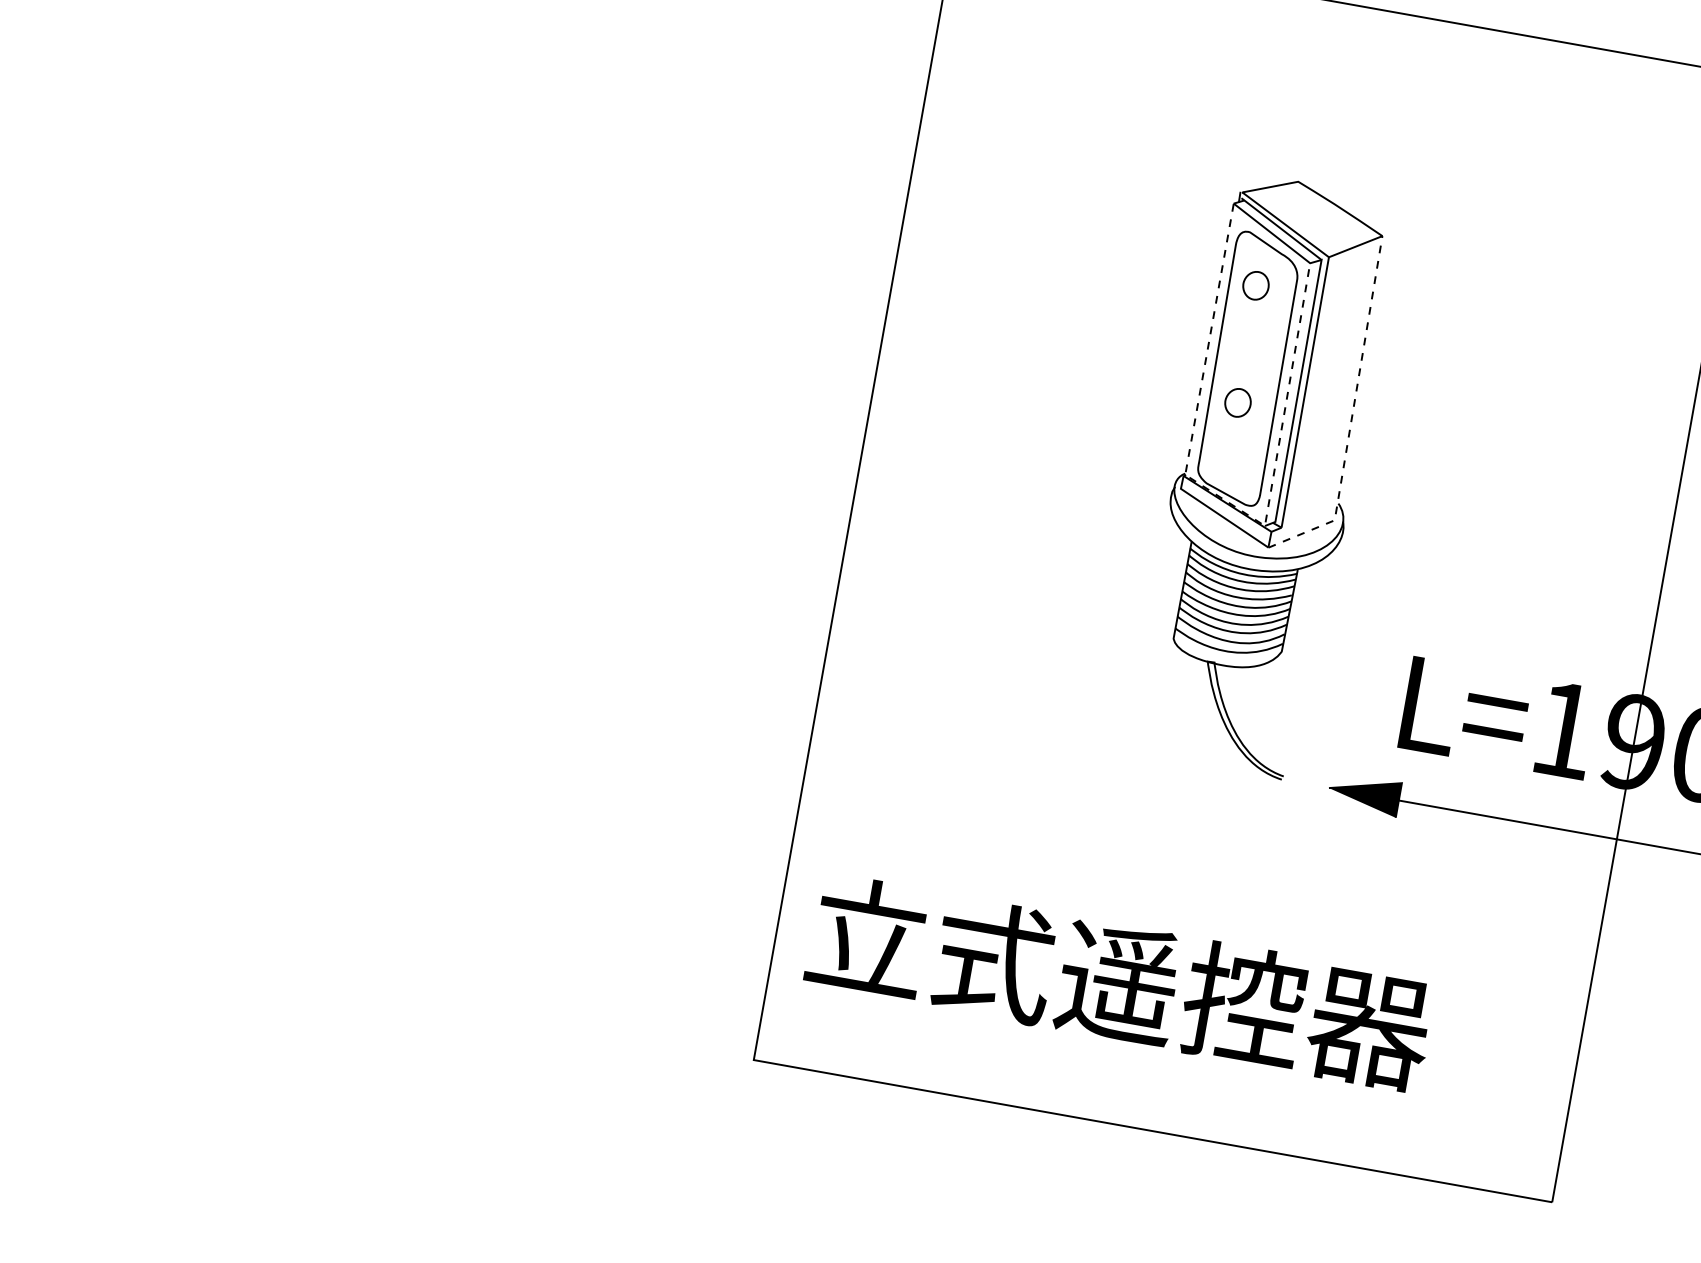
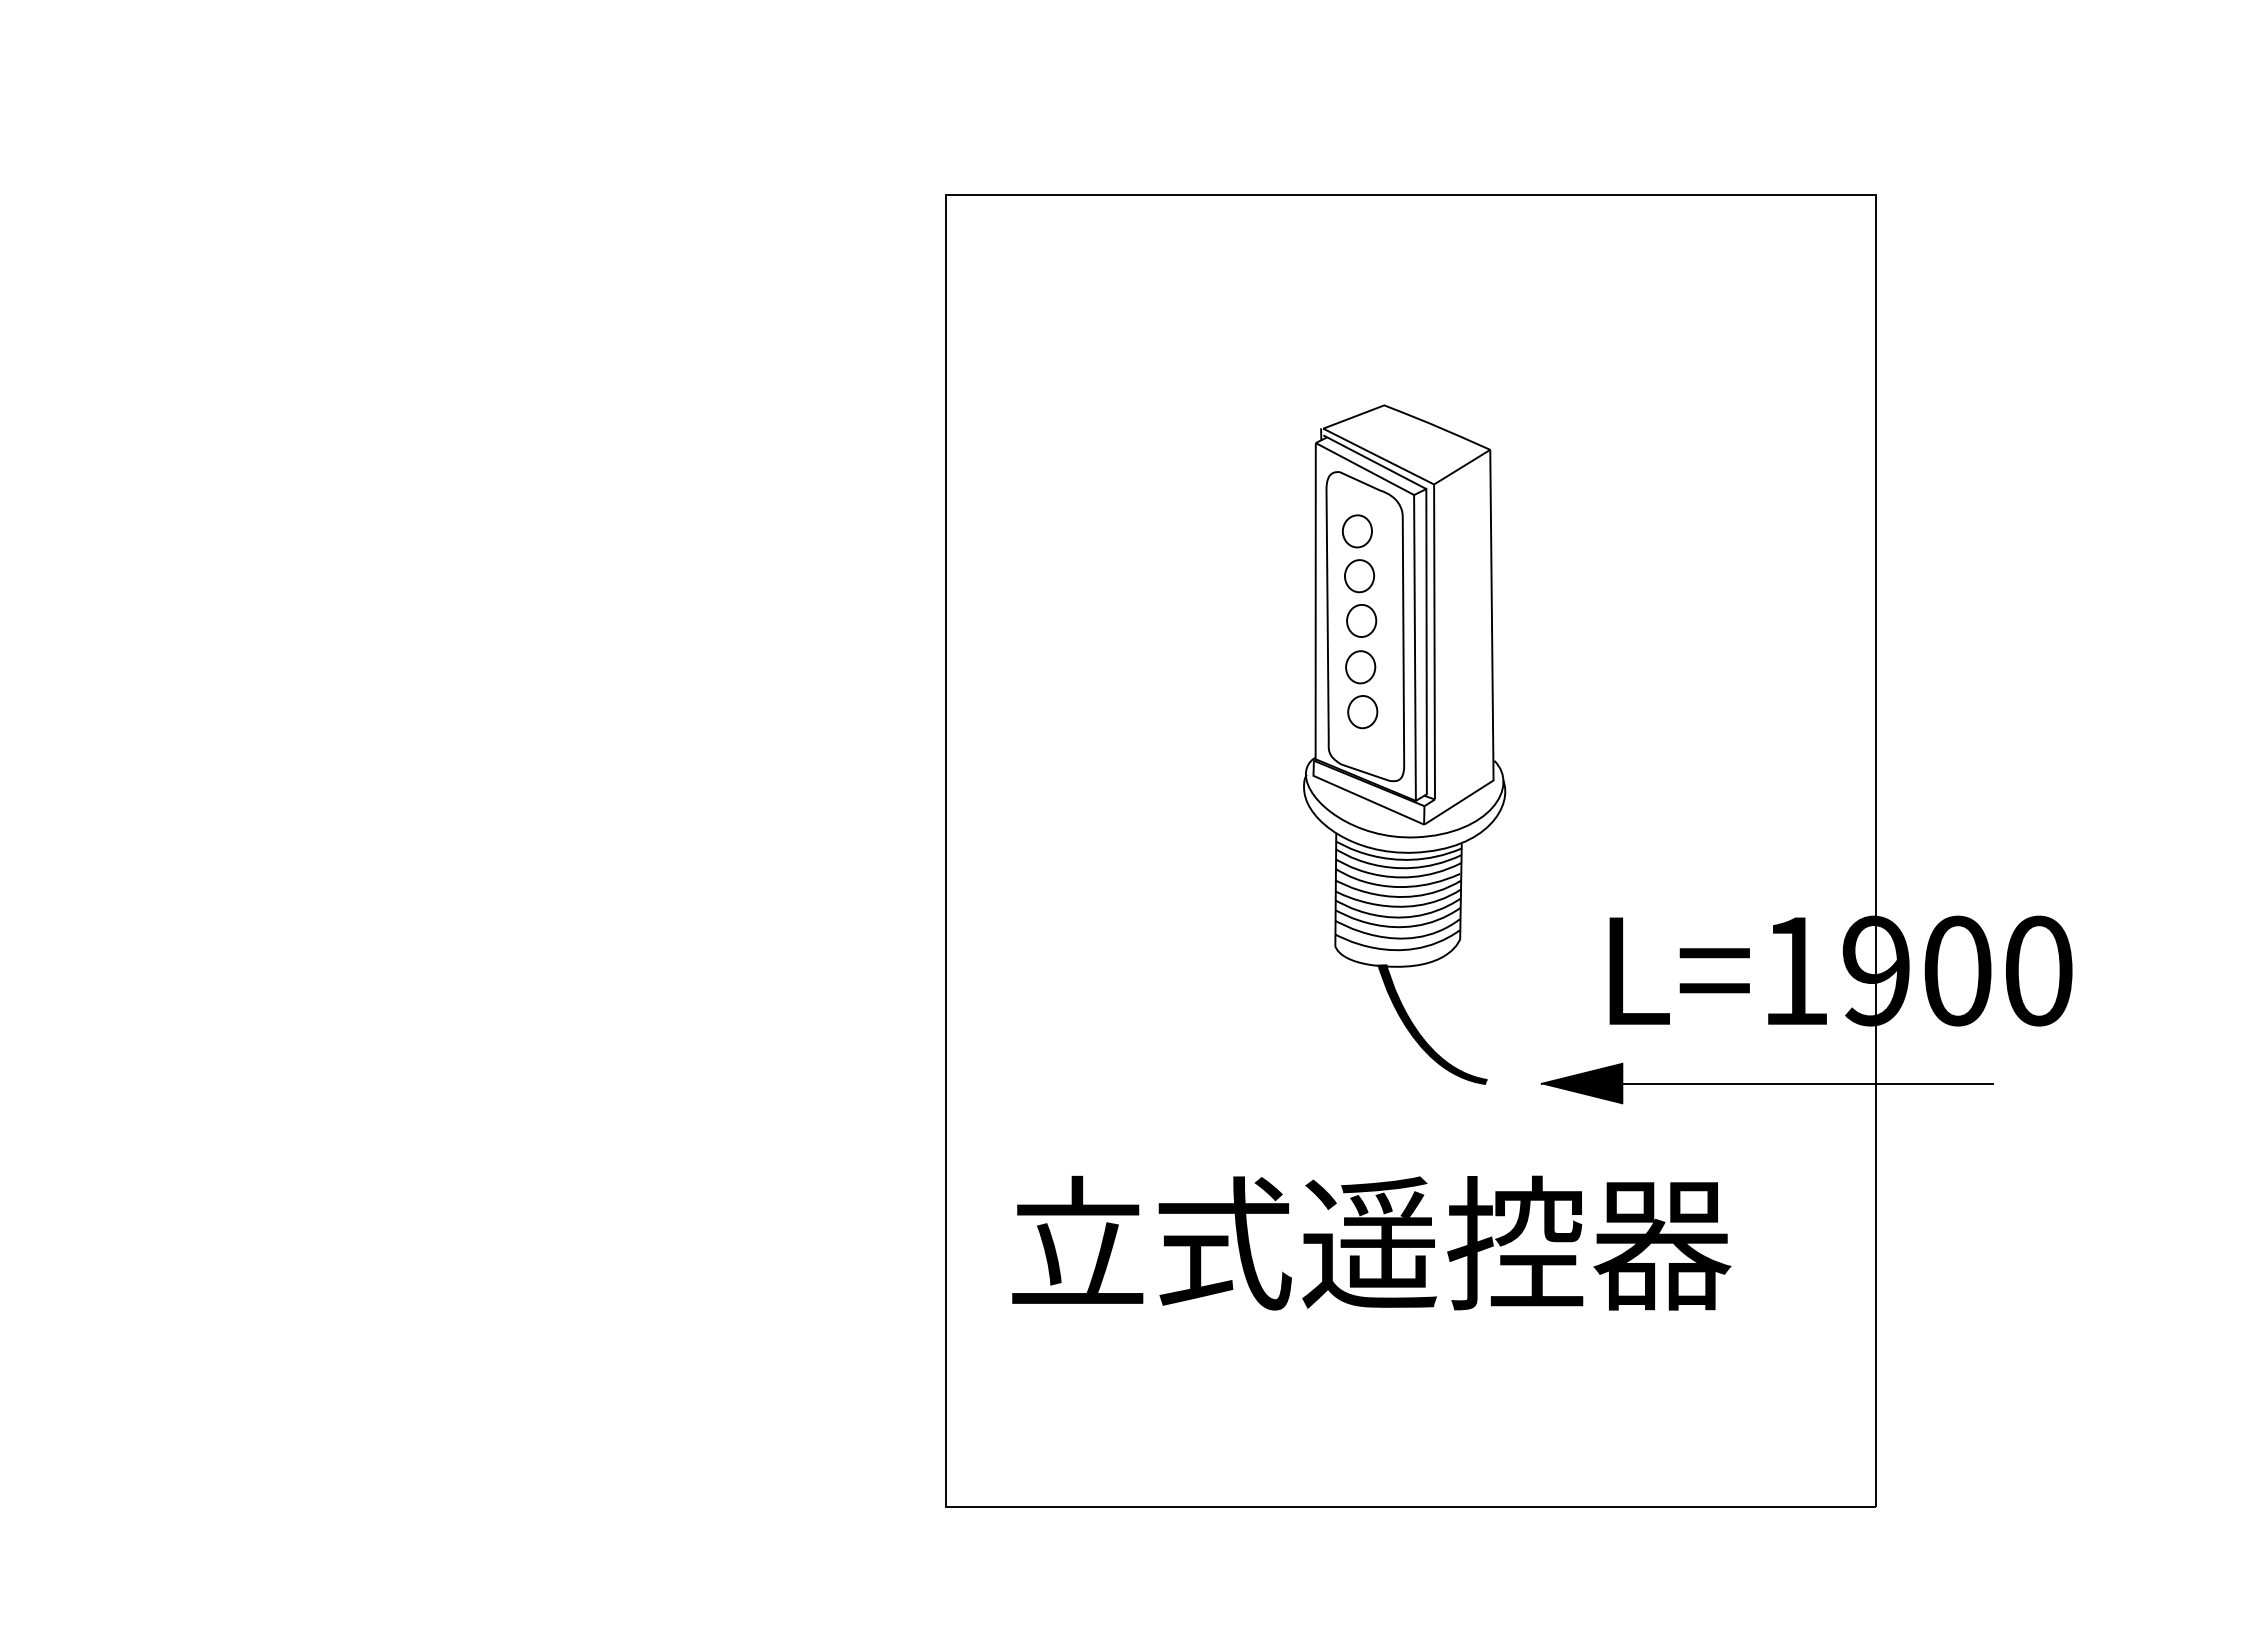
part: (1250, 324) -> (1359, 576), added
part: (1245, 362) -> (1361, 620), added
line: (1352, 413) -> (1492, 656), dashed -> solid
part: (1232, 441) -> (1362, 712), added
line: (1221, 498) -> (1361, 778), dashed -> solid
fill: (1245, 720) -> (1432, 1024), added
text: (1120, 982) -> (1371, 1242), moved

